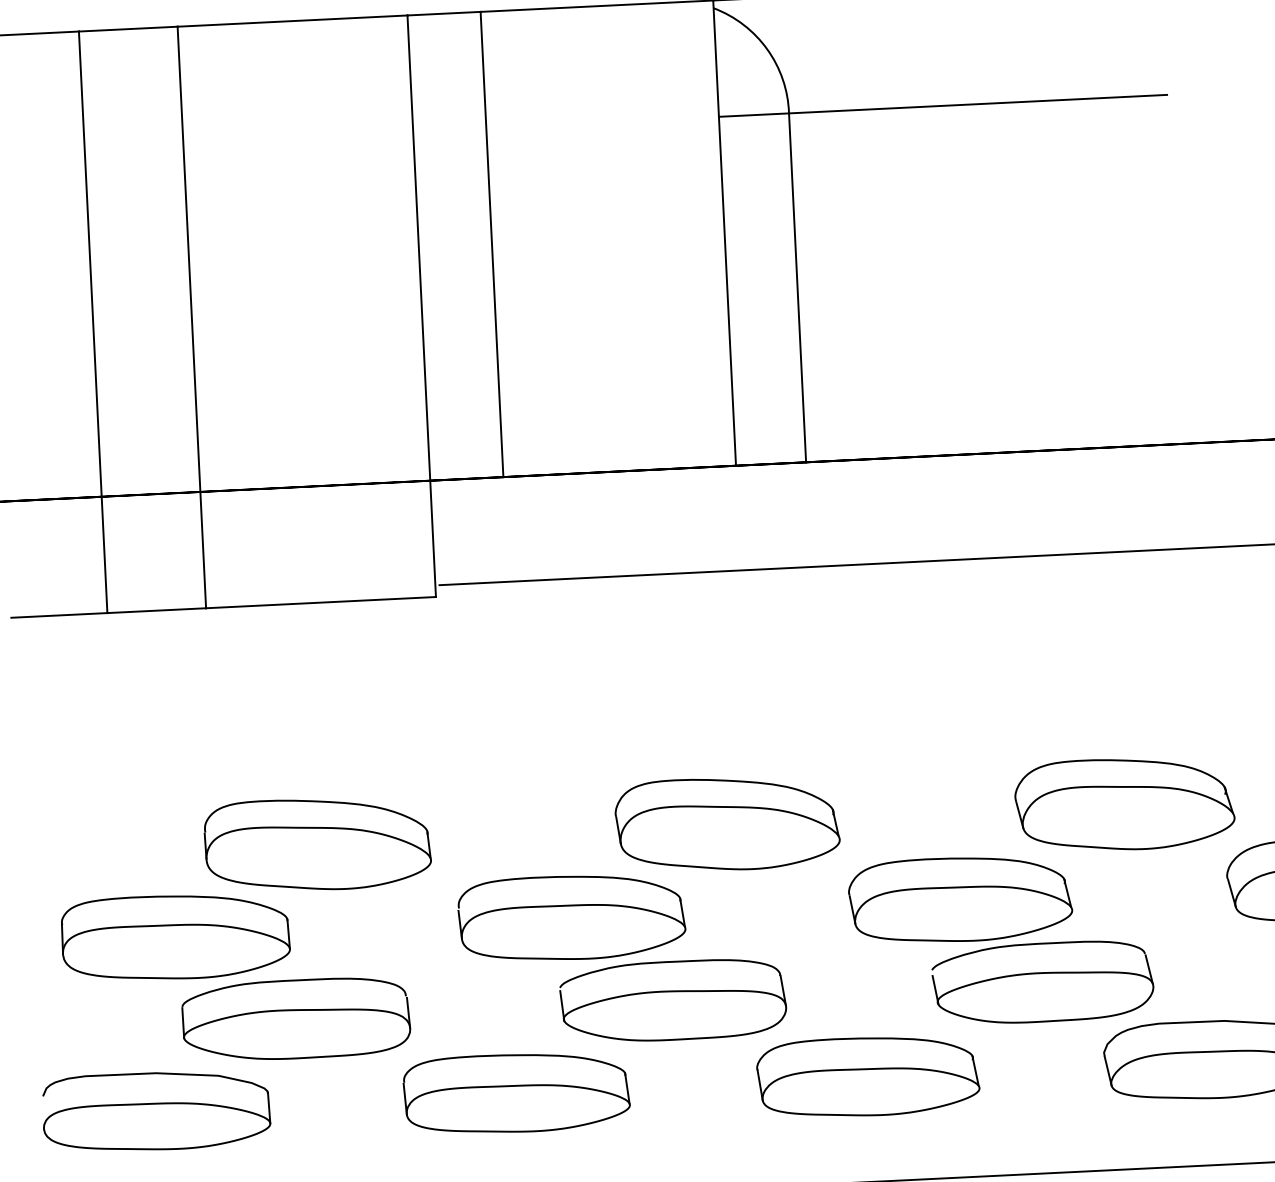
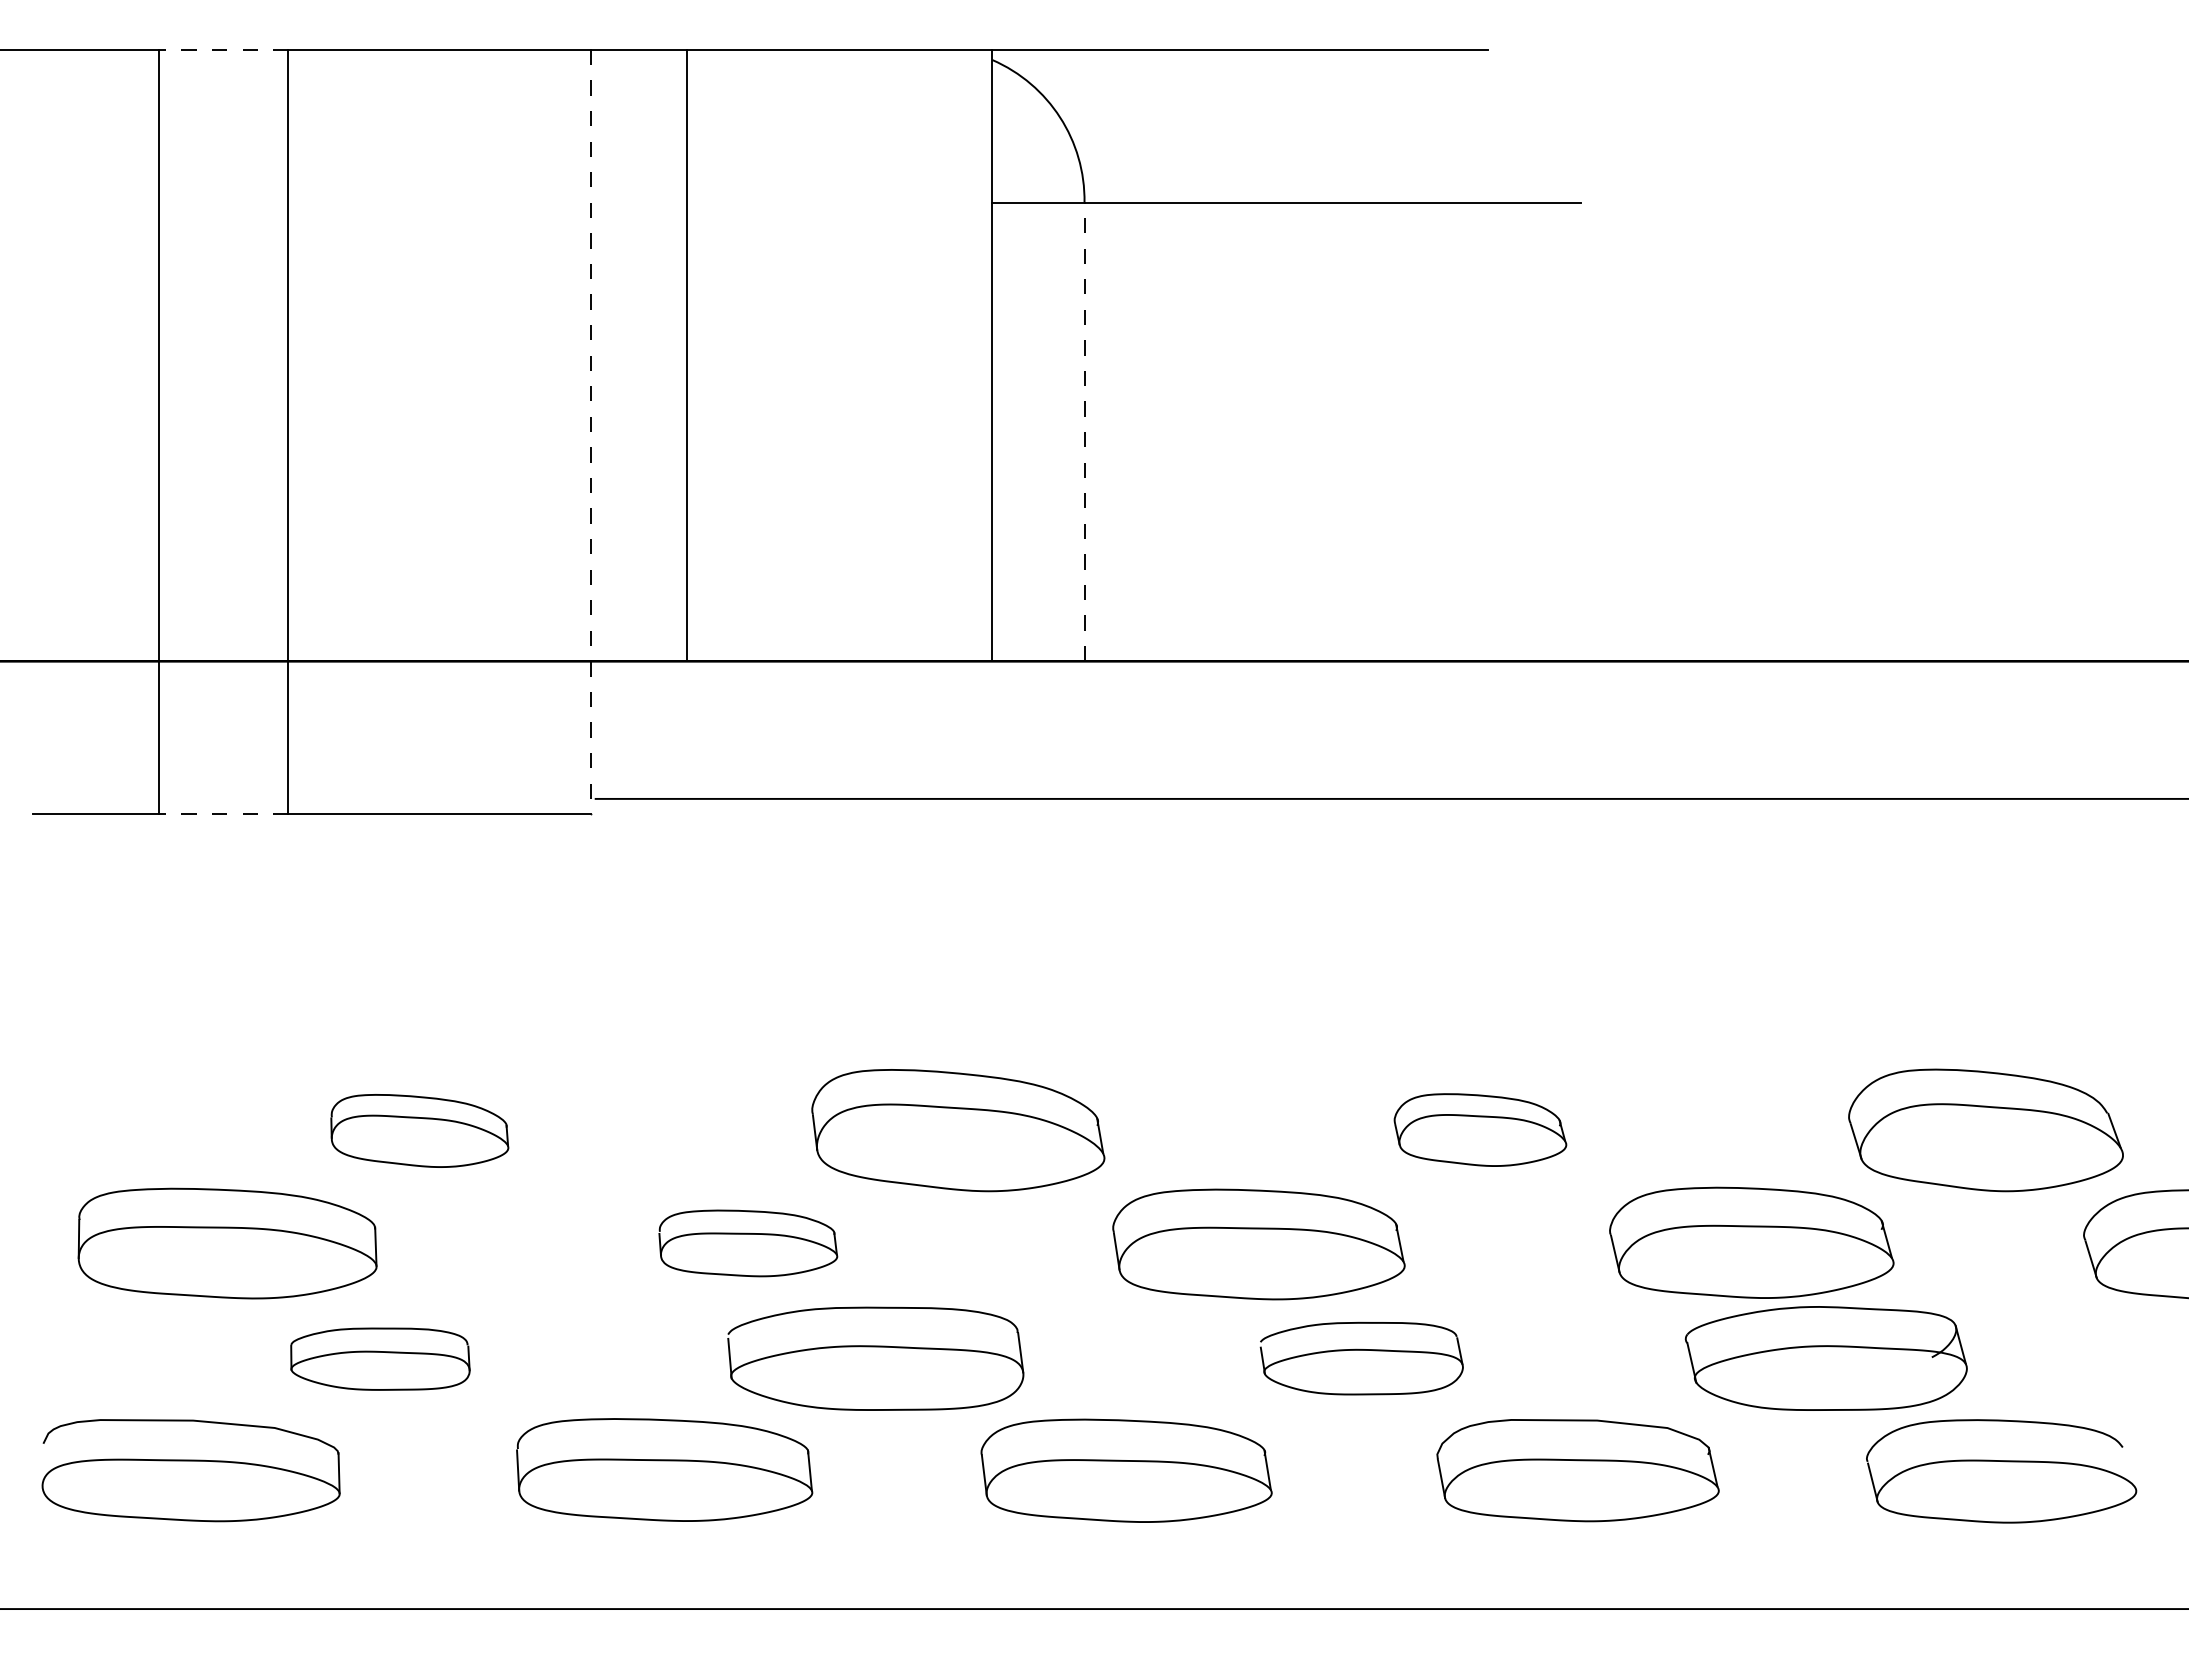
line: (128, 28) -> (223, 49), solid -> dashed
line: (797, 287) -> (1084, 431), solid -> dashed
line: (421, 306) -> (590, 432), solid -> dashed
line: (156, 610) -> (223, 814), solid -> dashed
part: (1124, 803) -> (1480, 1129), size x0.6
part: (317, 844) -> (419, 1130), size x0.6
part: (572, 917) -> (748, 1243), size x0.6
part: (1042, 982) -> (1361, 1358), size x0.7
part: (296, 1019) -> (380, 1359), size x0.6

